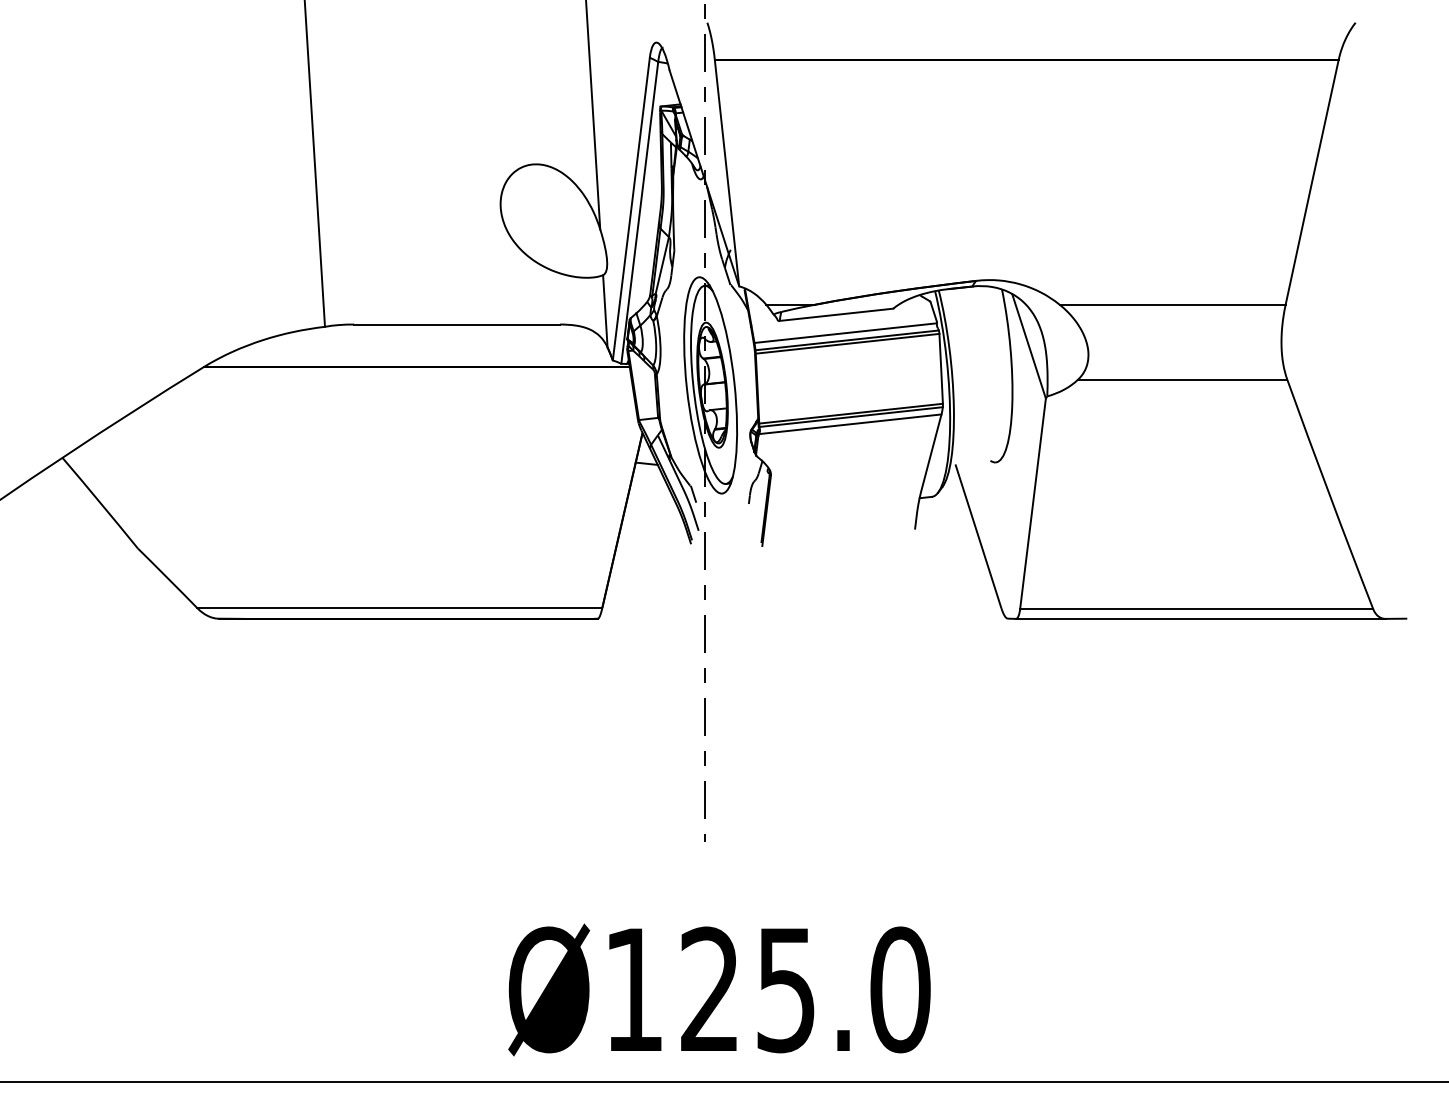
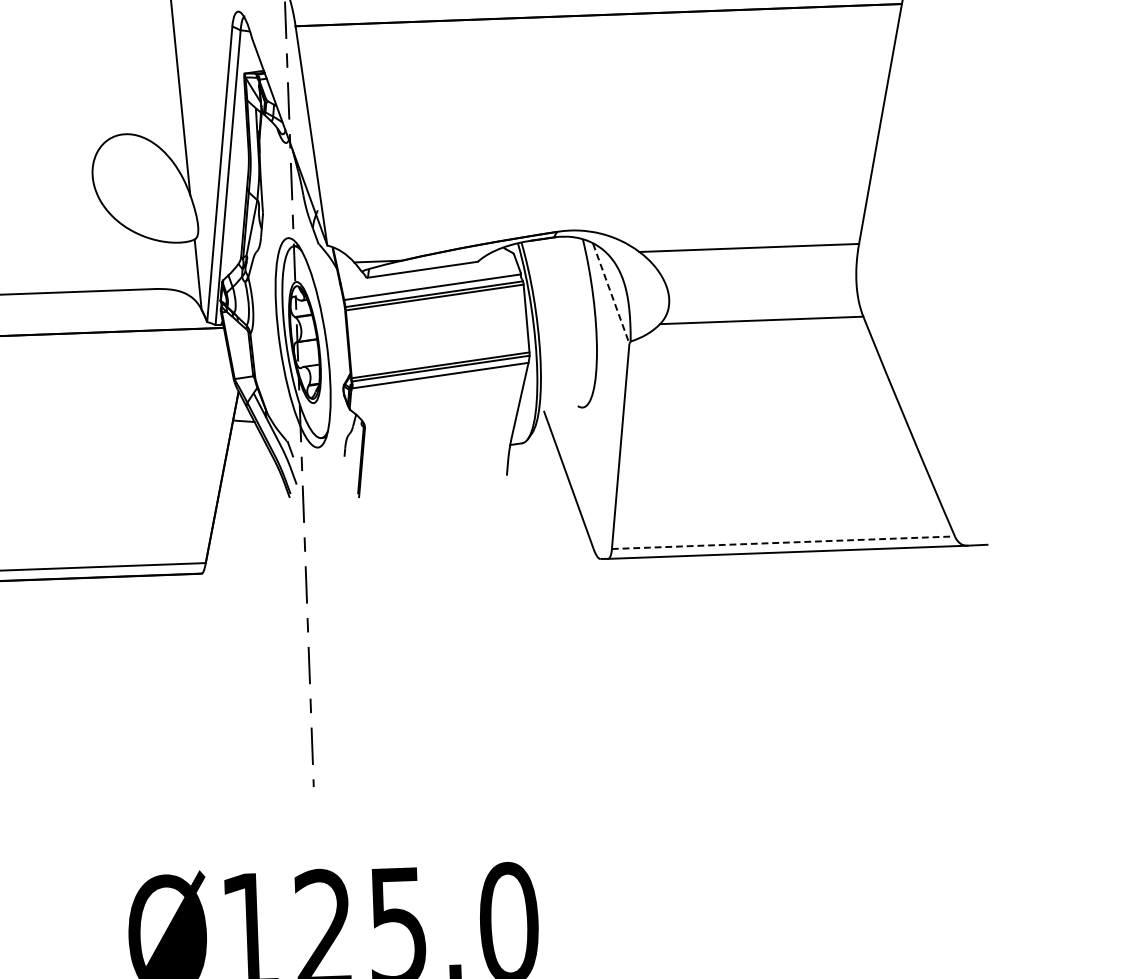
line: (1029, 346) -> (611, 293), solid -> dashed
line: (1197, 608) -> (784, 542), solid -> dashed

